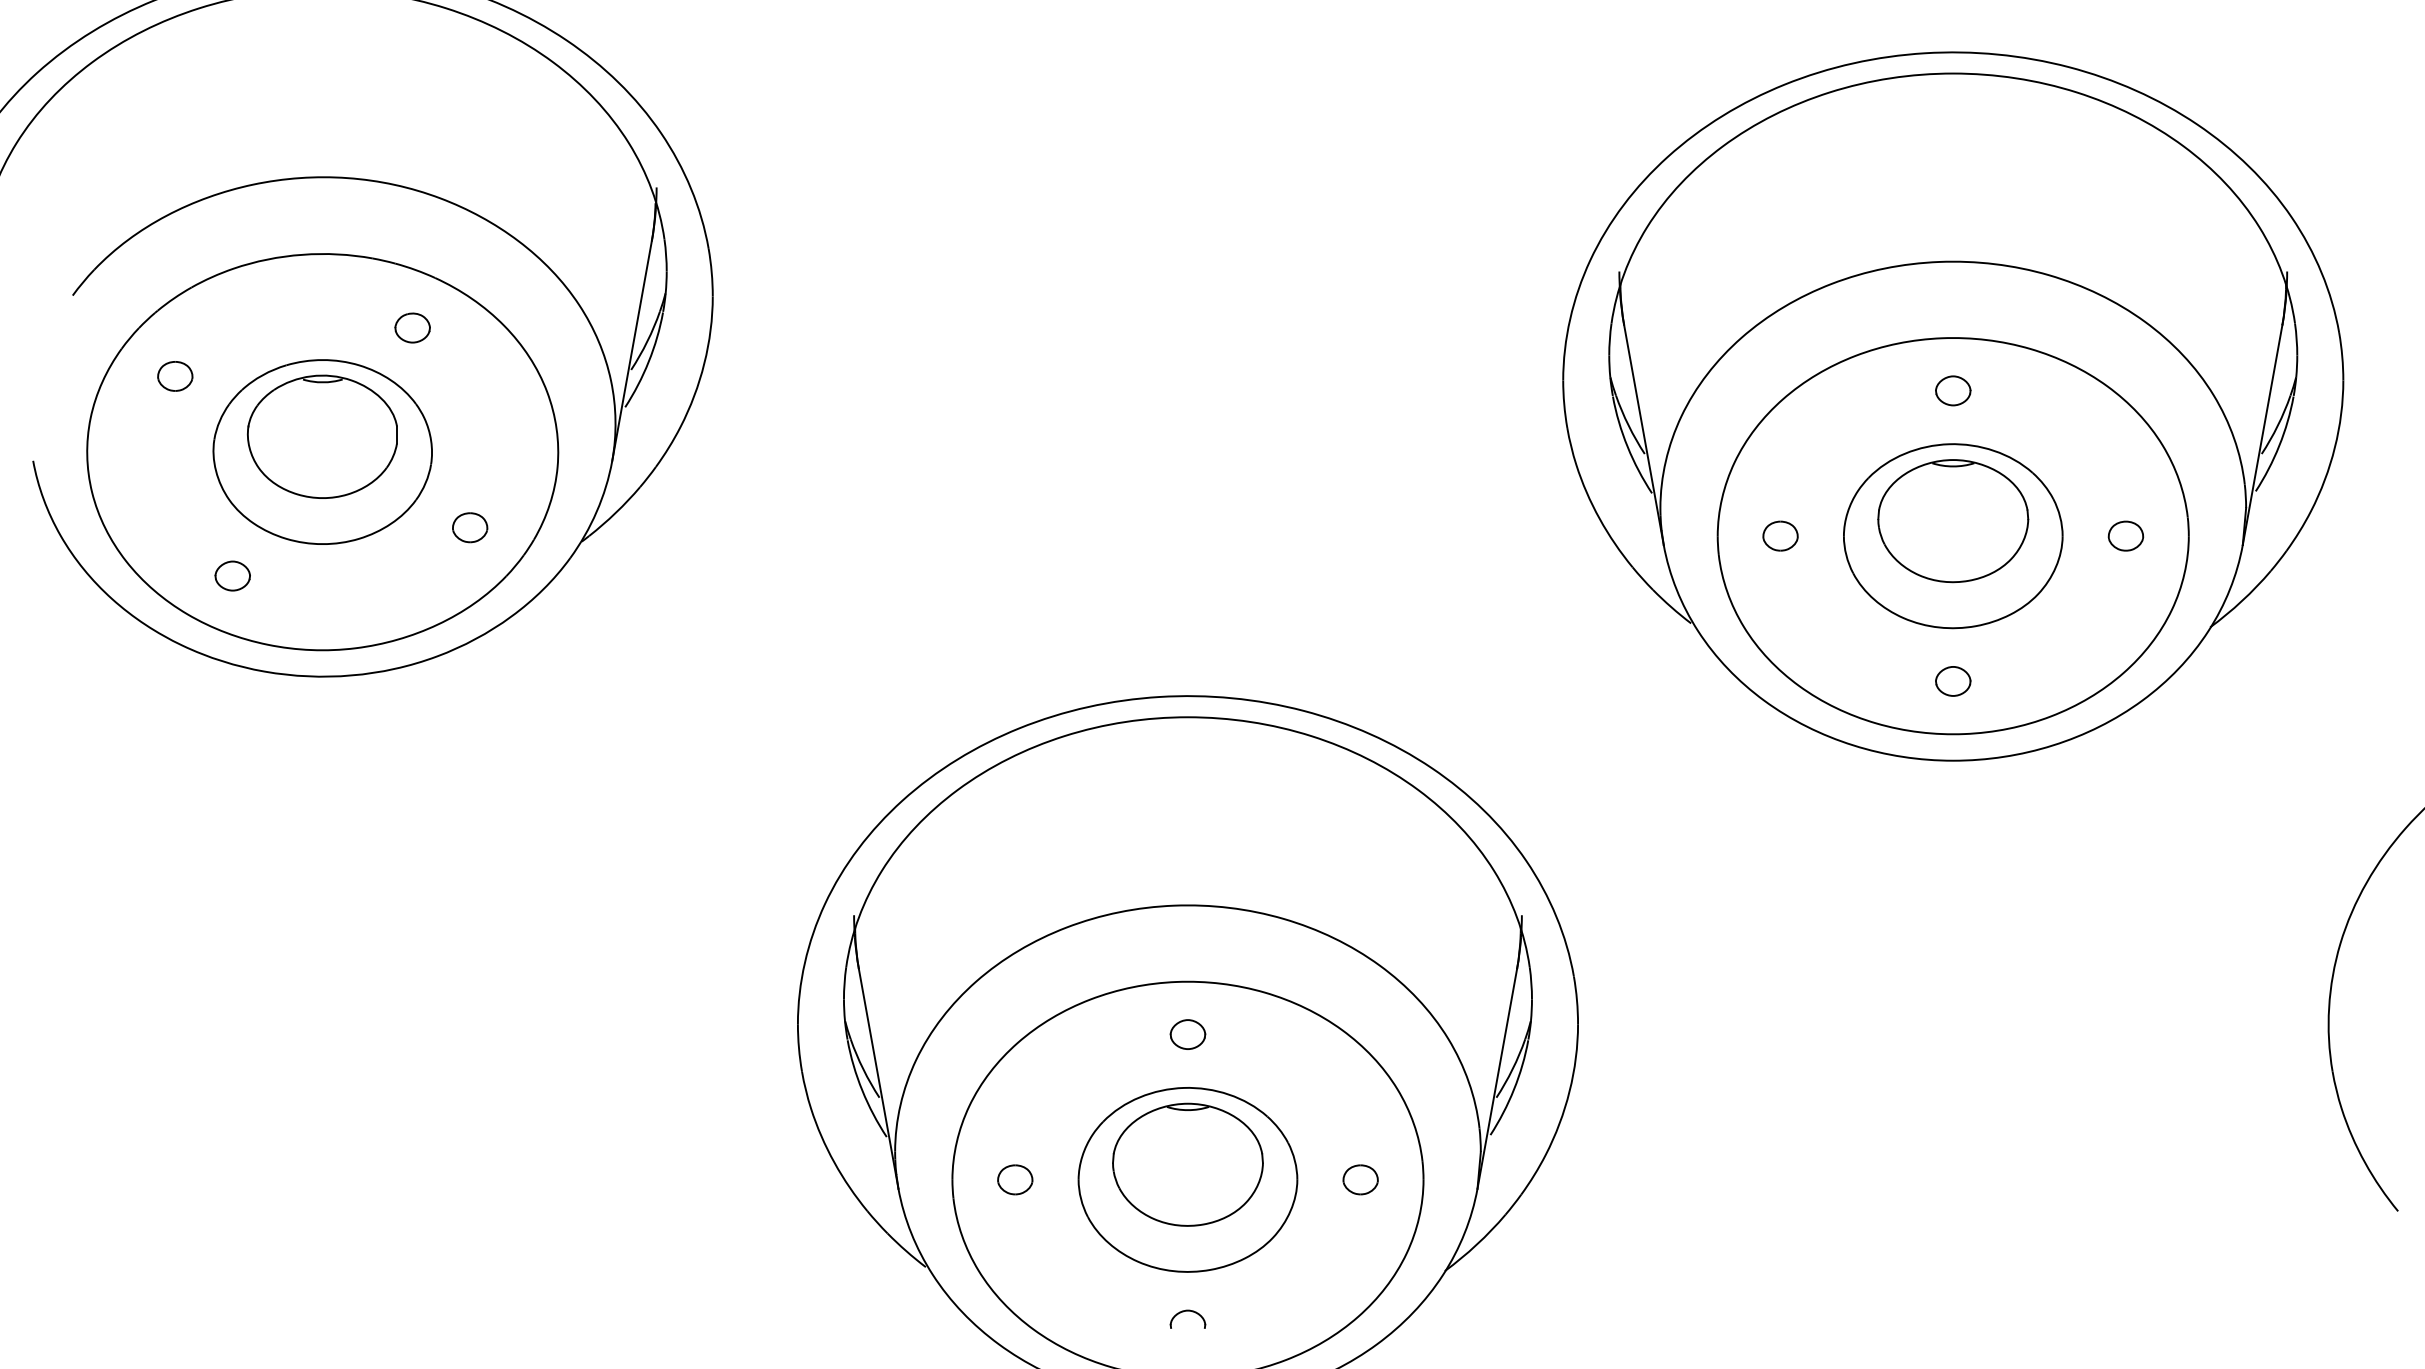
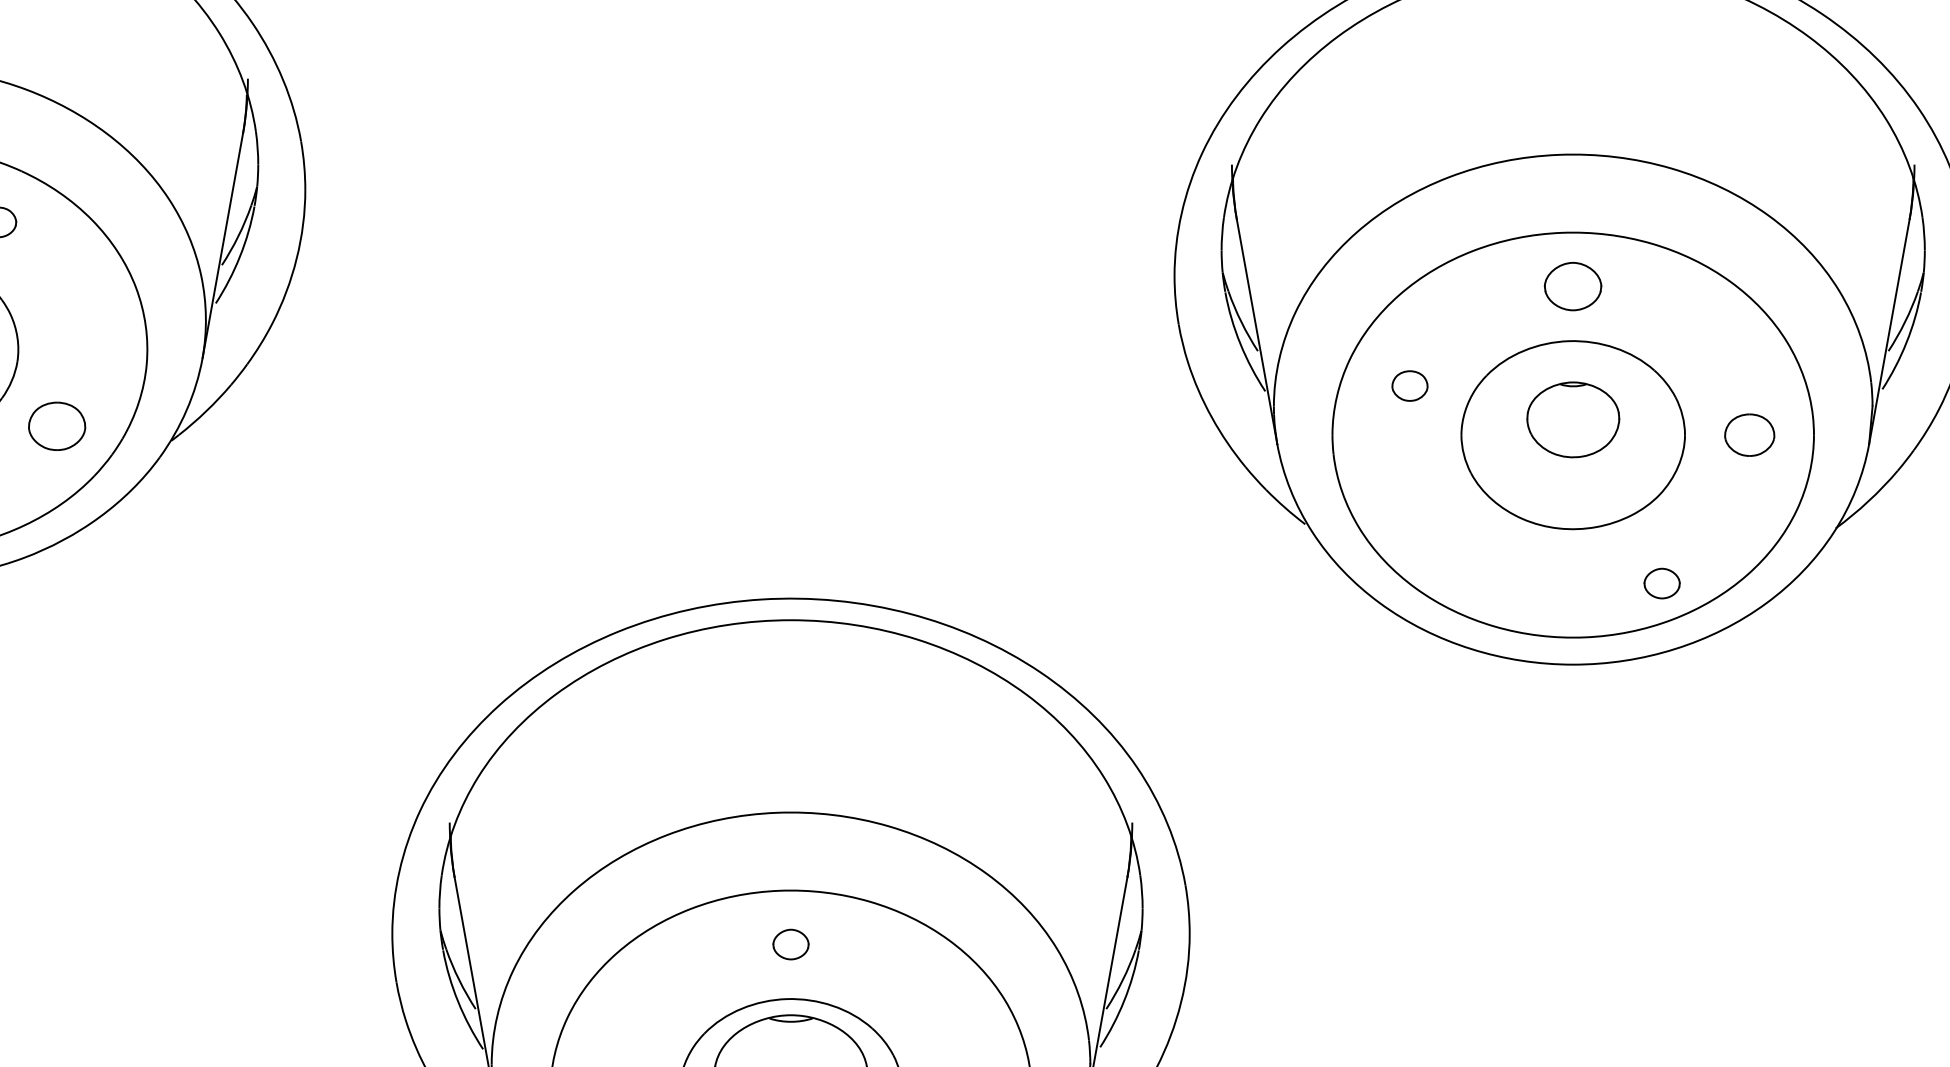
part: (1953, 390) -> (1573, 286), size x1.6
part: (1953, 521) -> (1573, 420), size x0.6
part: (470, 527) -> (57, 426), size x1.6
part: (1780, 535) -> (1409, 385), moved
part: (2125, 535) -> (1749, 434), size x1.4
part: (1953, 681) -> (1662, 583), moved

